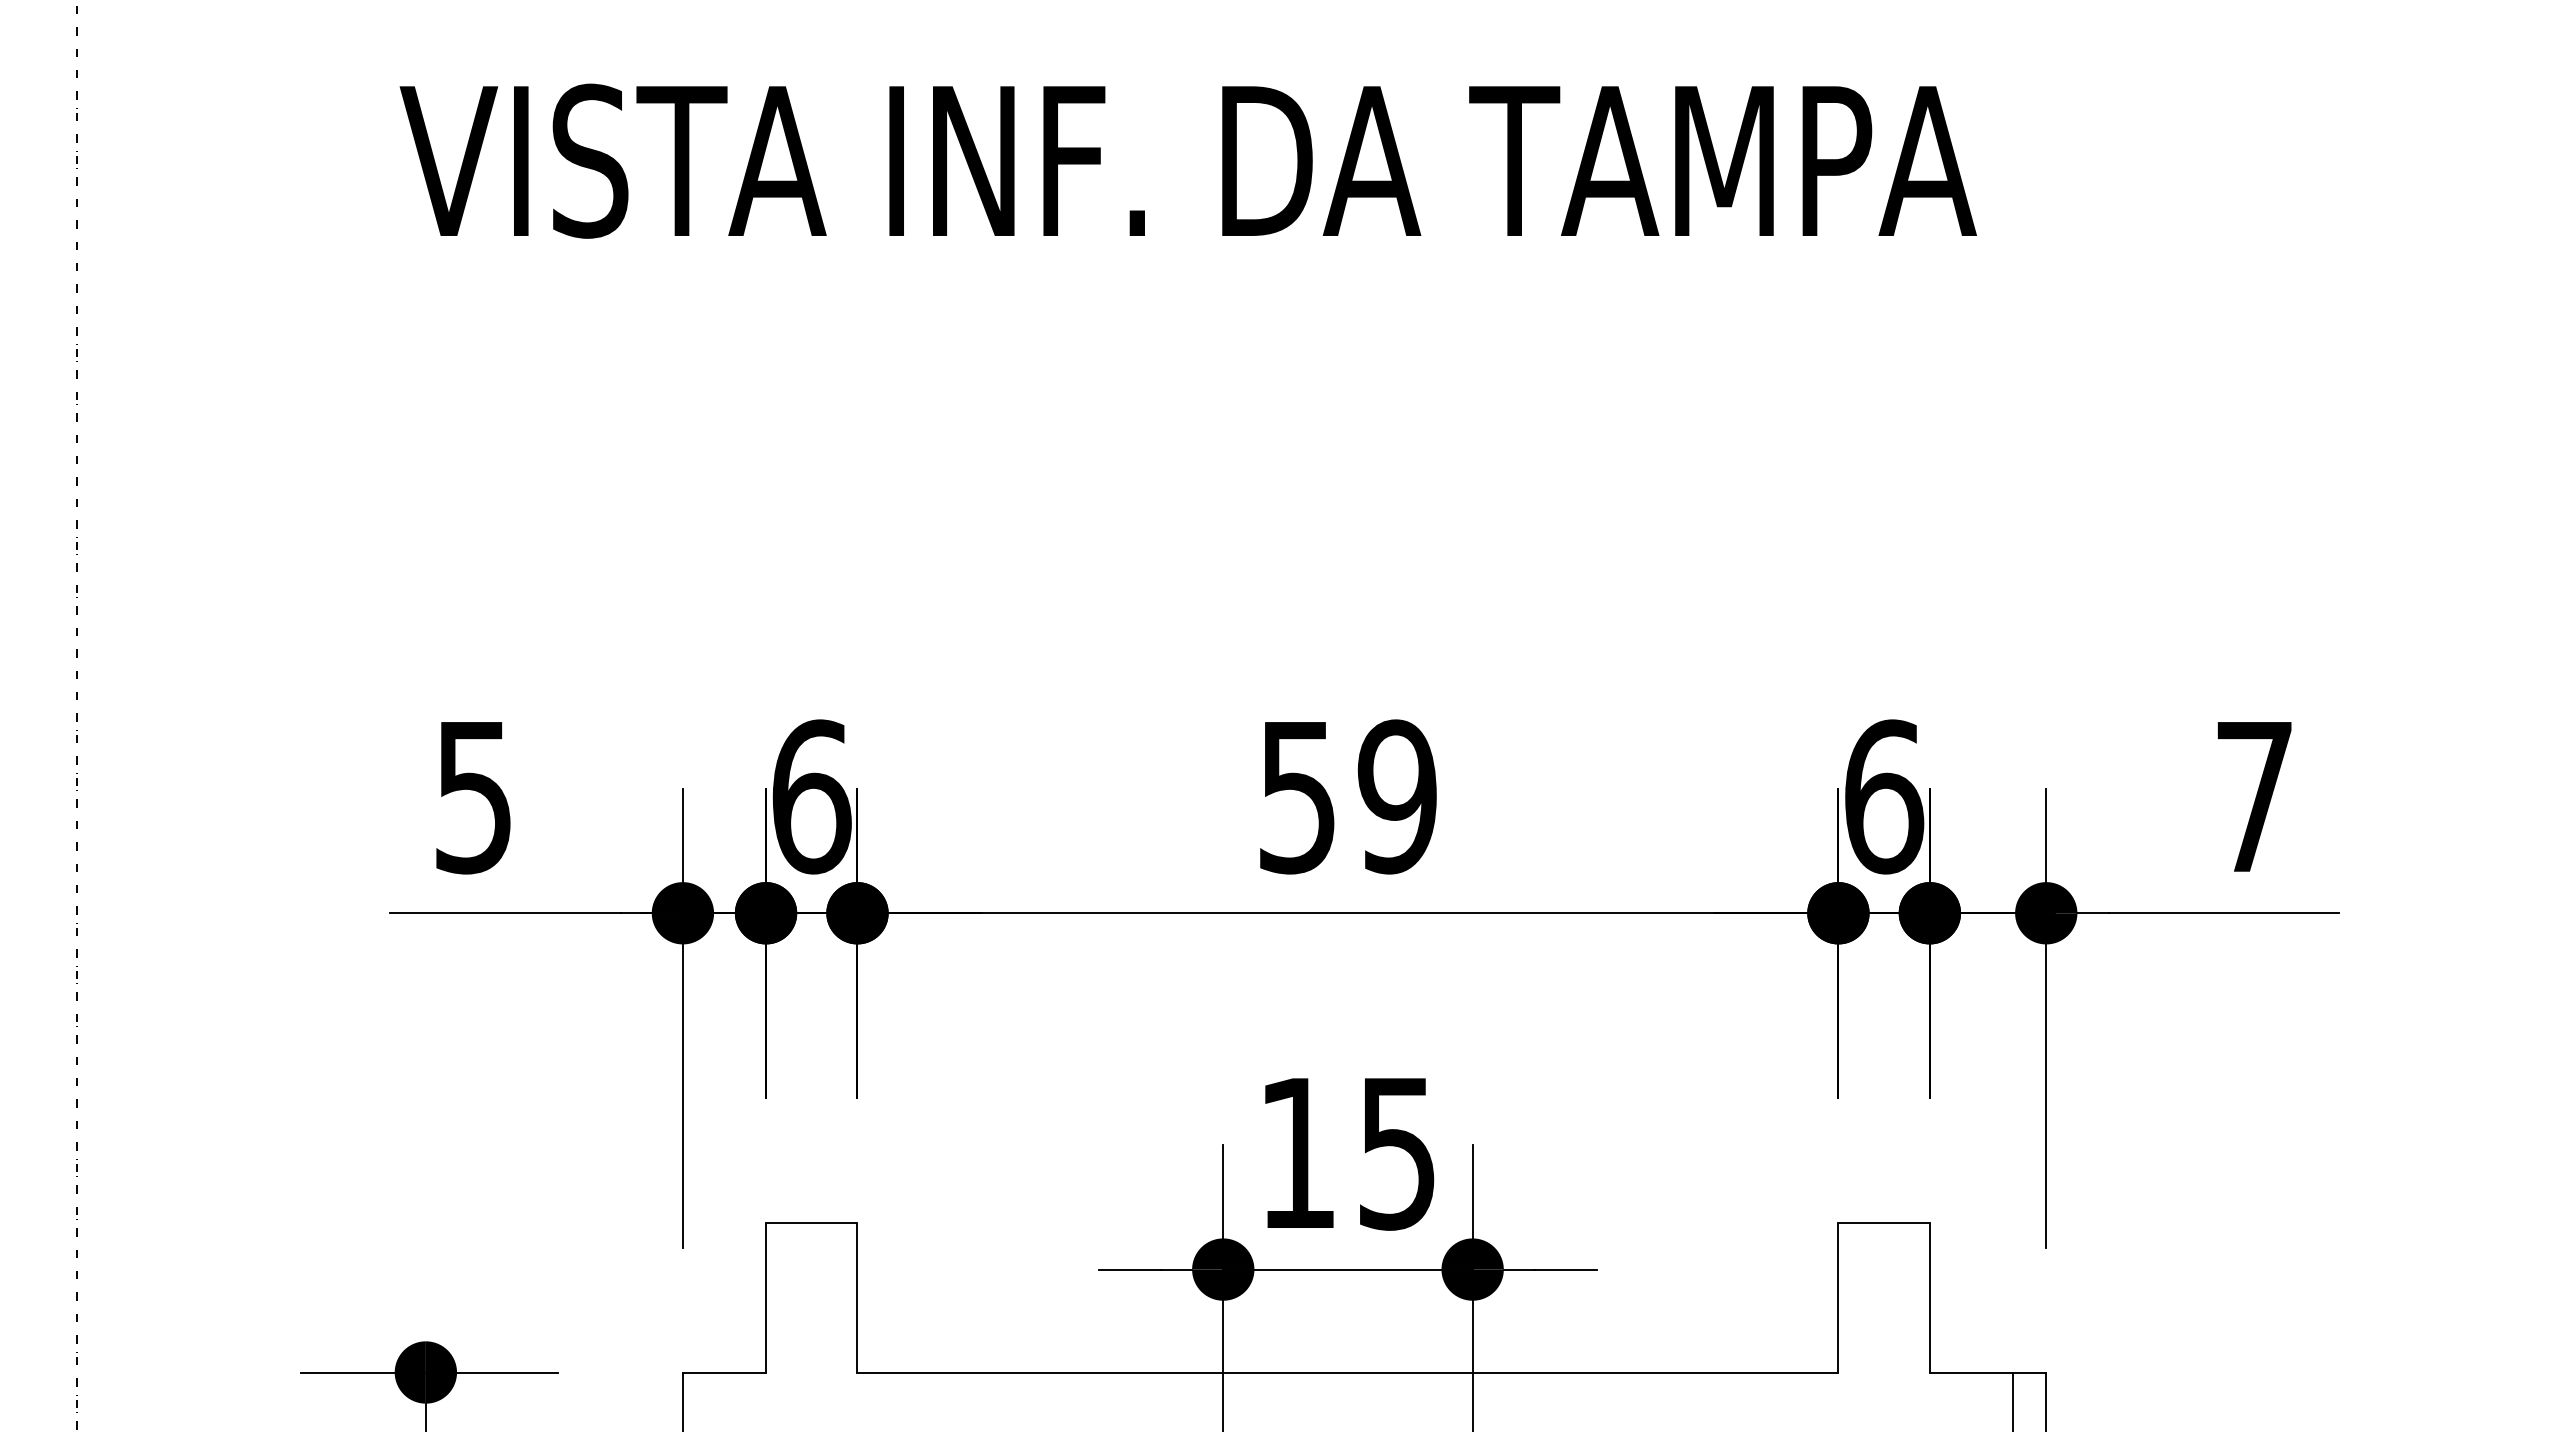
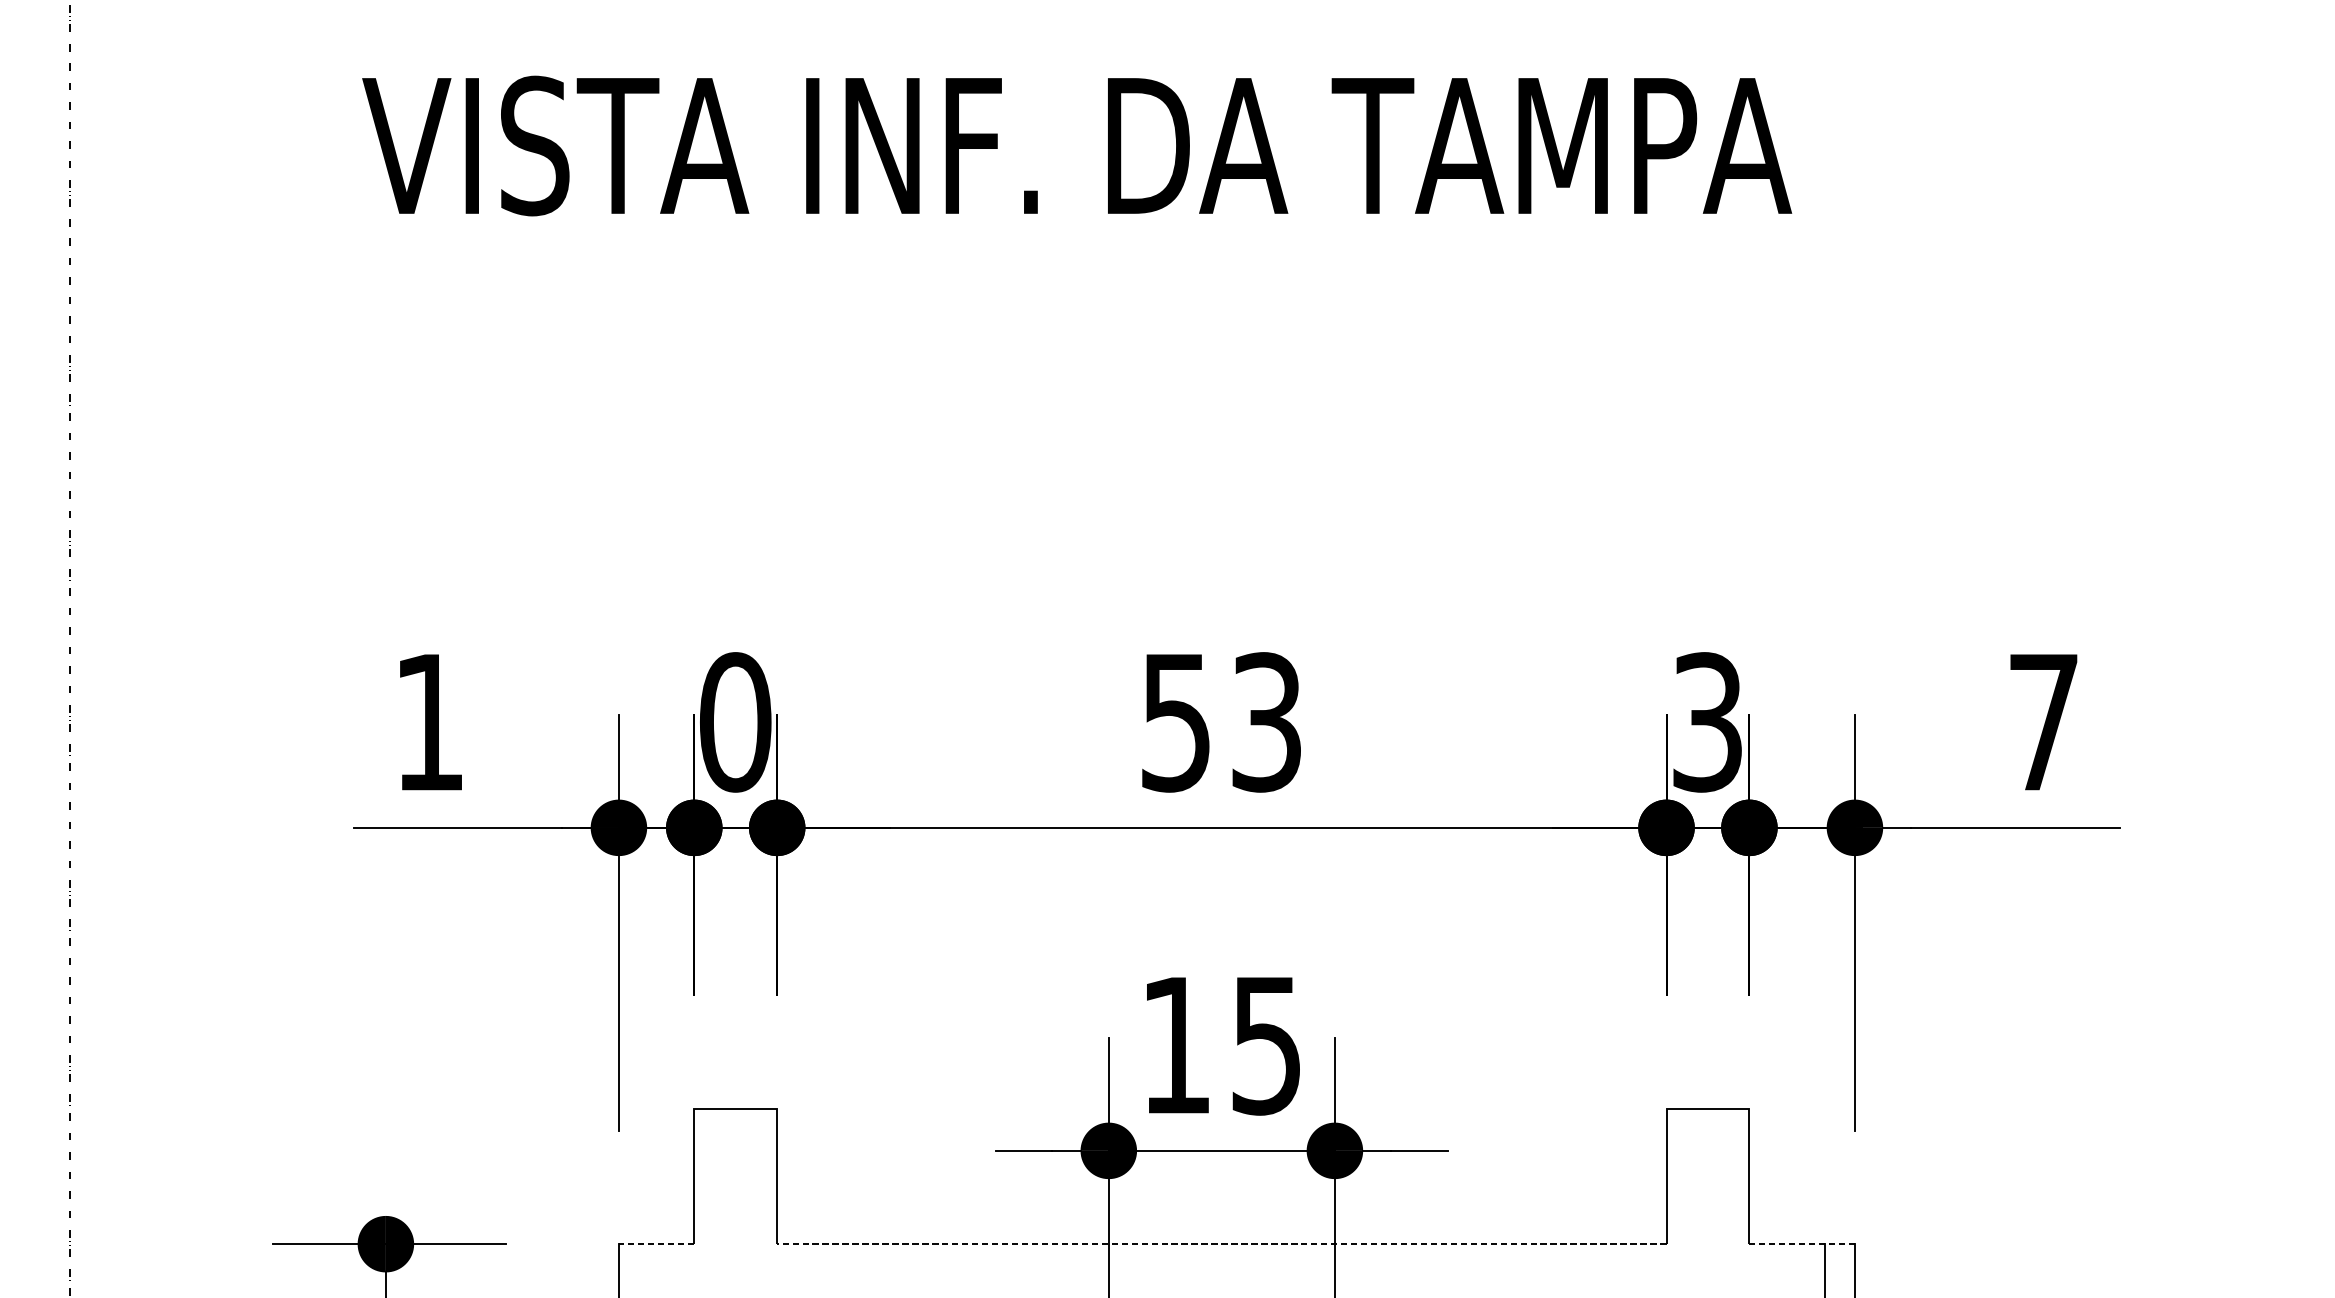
text: (811, 796) -> (735, 721), 6 -> 0
text: (1396, 796) -> (1265, 721), 59 -> 53
text: (1884, 796) -> (1708, 721), 6 -> 3
text: (473, 798) -> (429, 723), 5 -> 1
line: (724, 1372) -> (656, 1244), solid -> dashed
line: (1347, 1372) -> (1221, 1244), solid -> dashed
line: (1987, 1372) -> (1801, 1244), solid -> dashed

